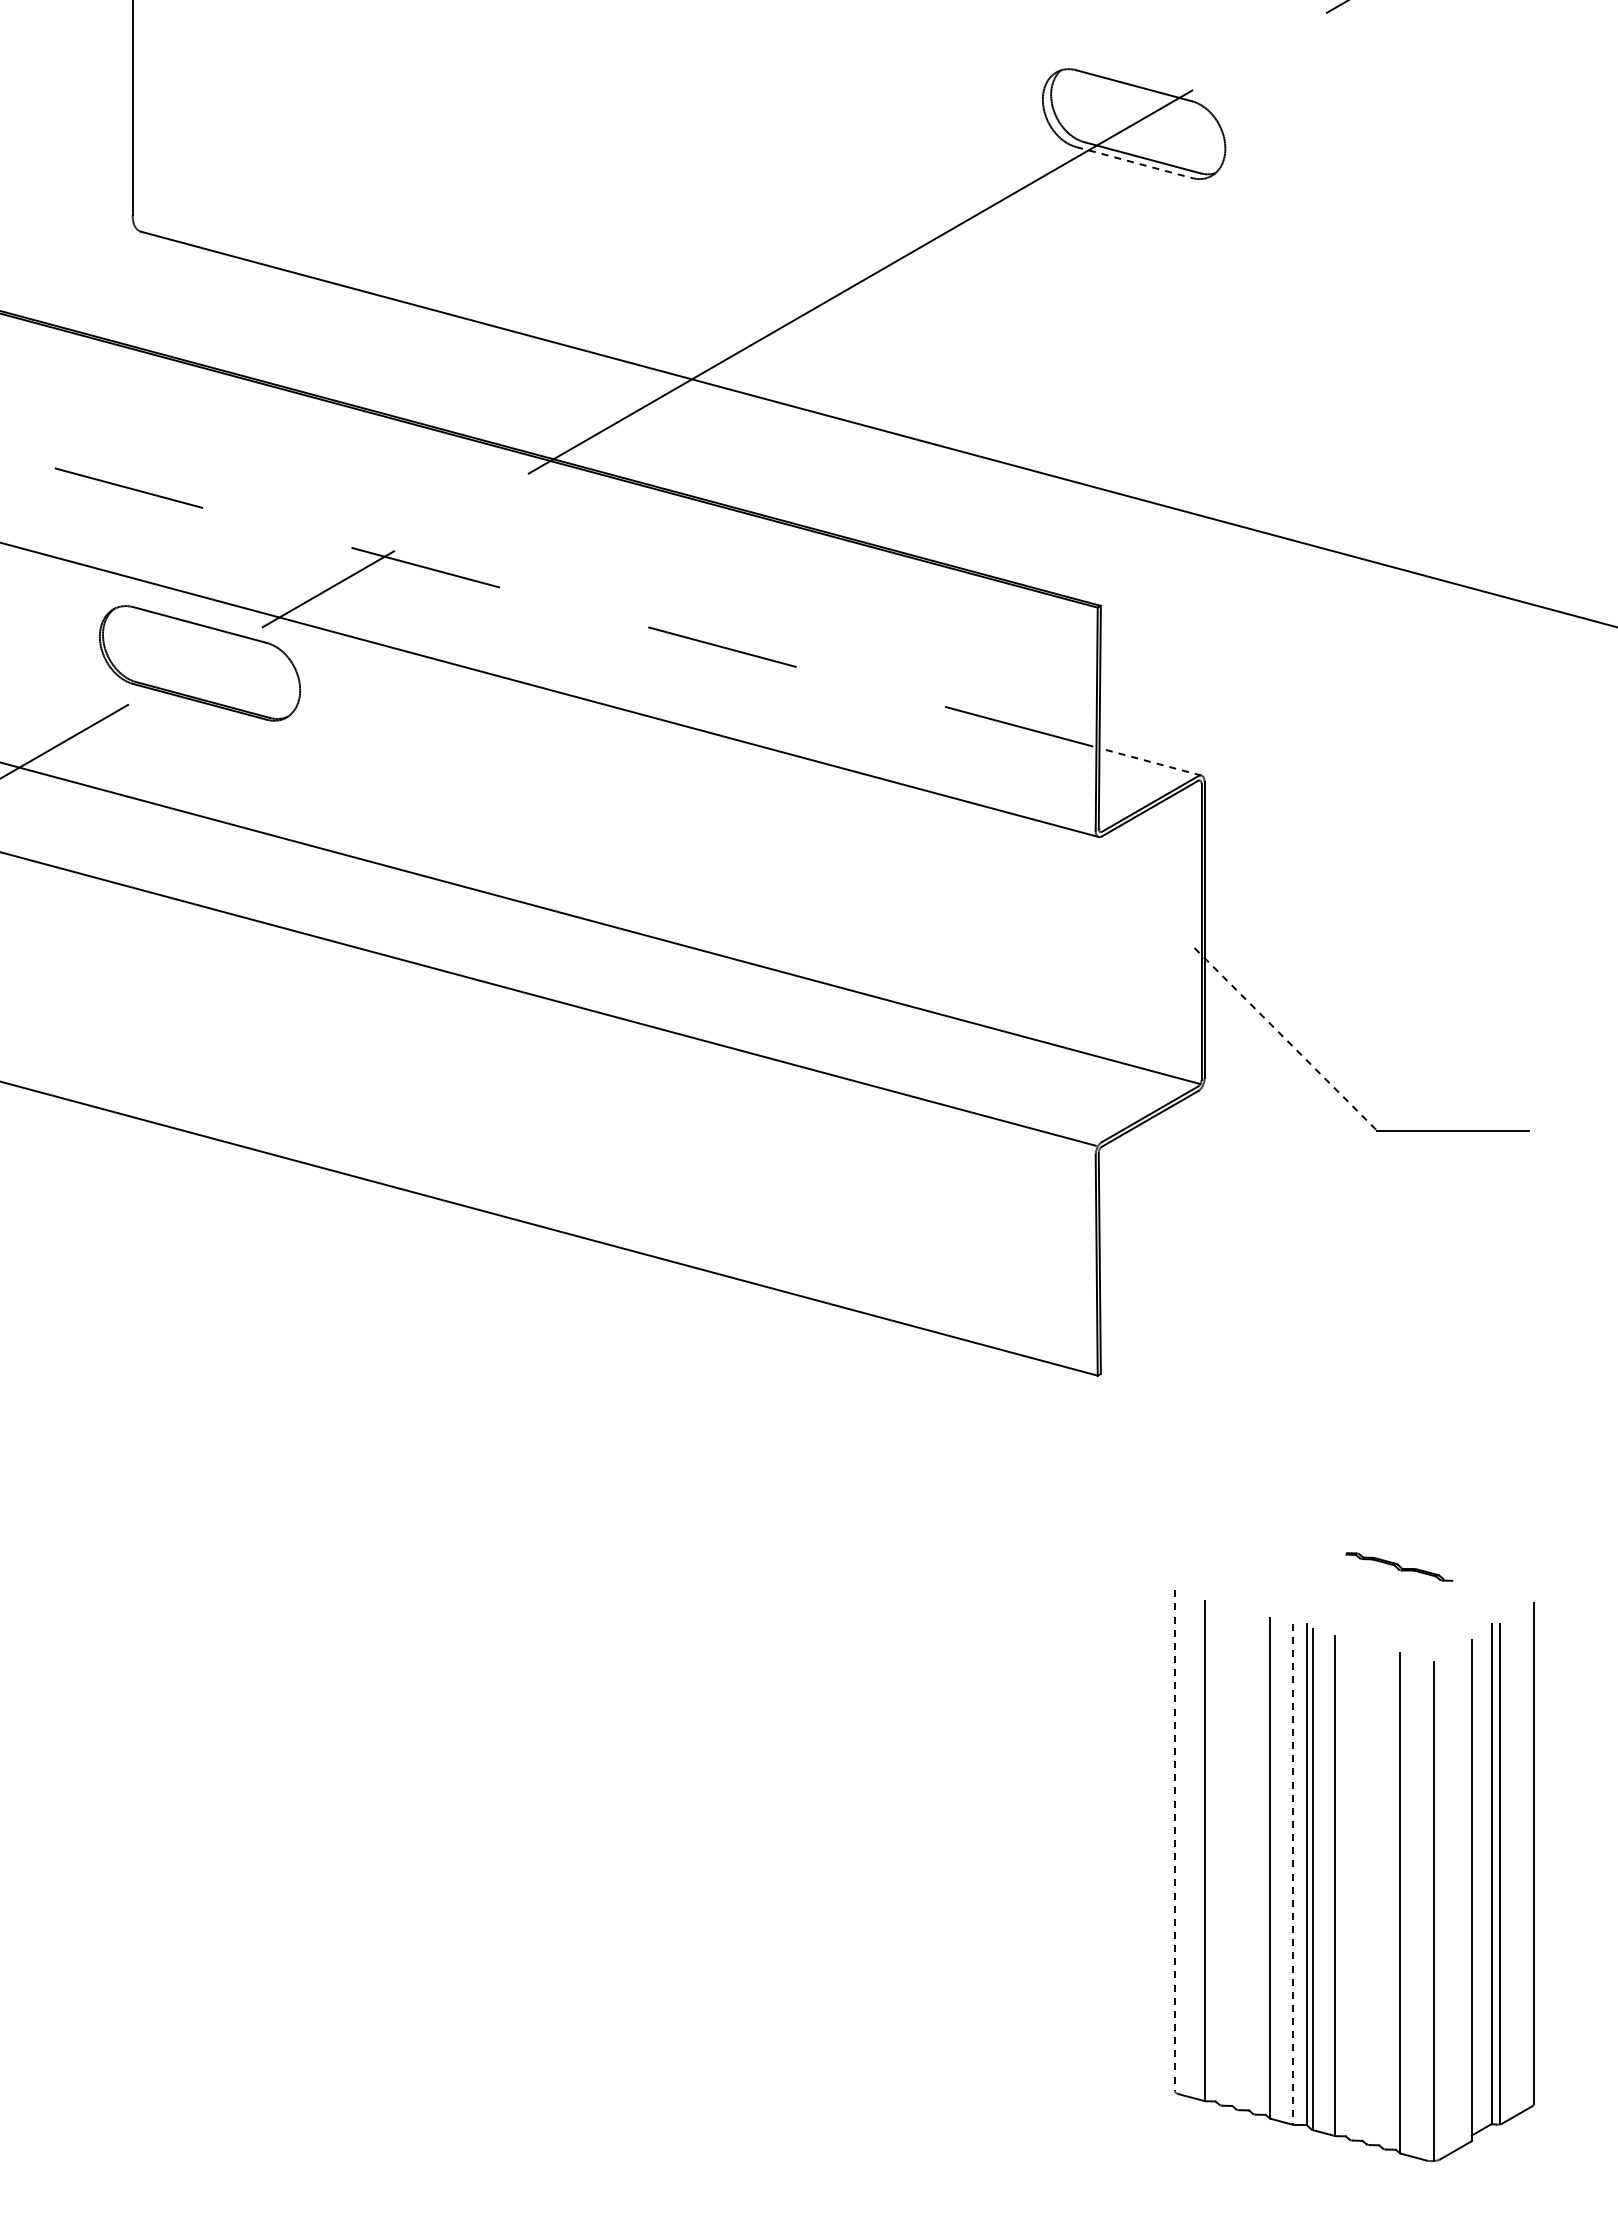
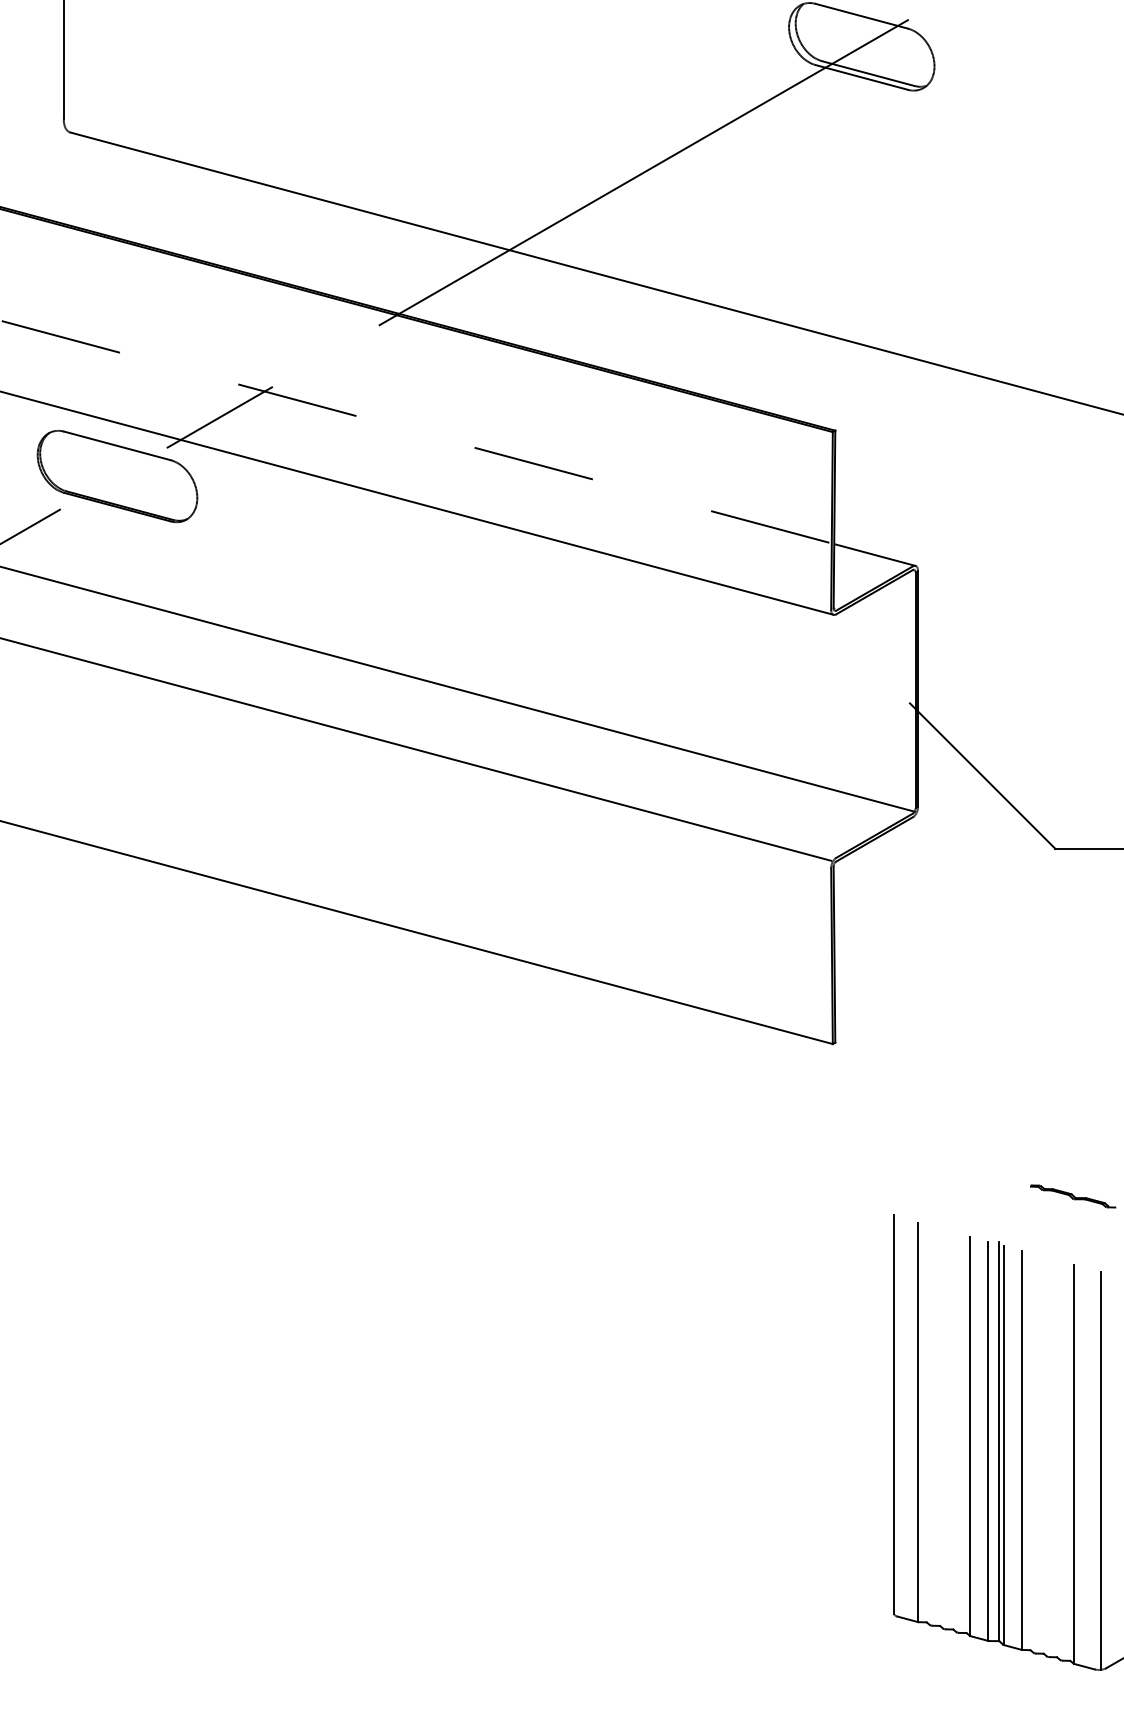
line: (1134, 162) -> (862, 77), dashed -> solid
line: (1150, 761) -> (874, 554), dashed -> solid
line: (1286, 1039) -> (983, 776), dashed -> solid
line: (1174, 1841) -> (893, 1415), dashed -> solid
line: (1292, 1874) -> (988, 1441), dashed -> solid

